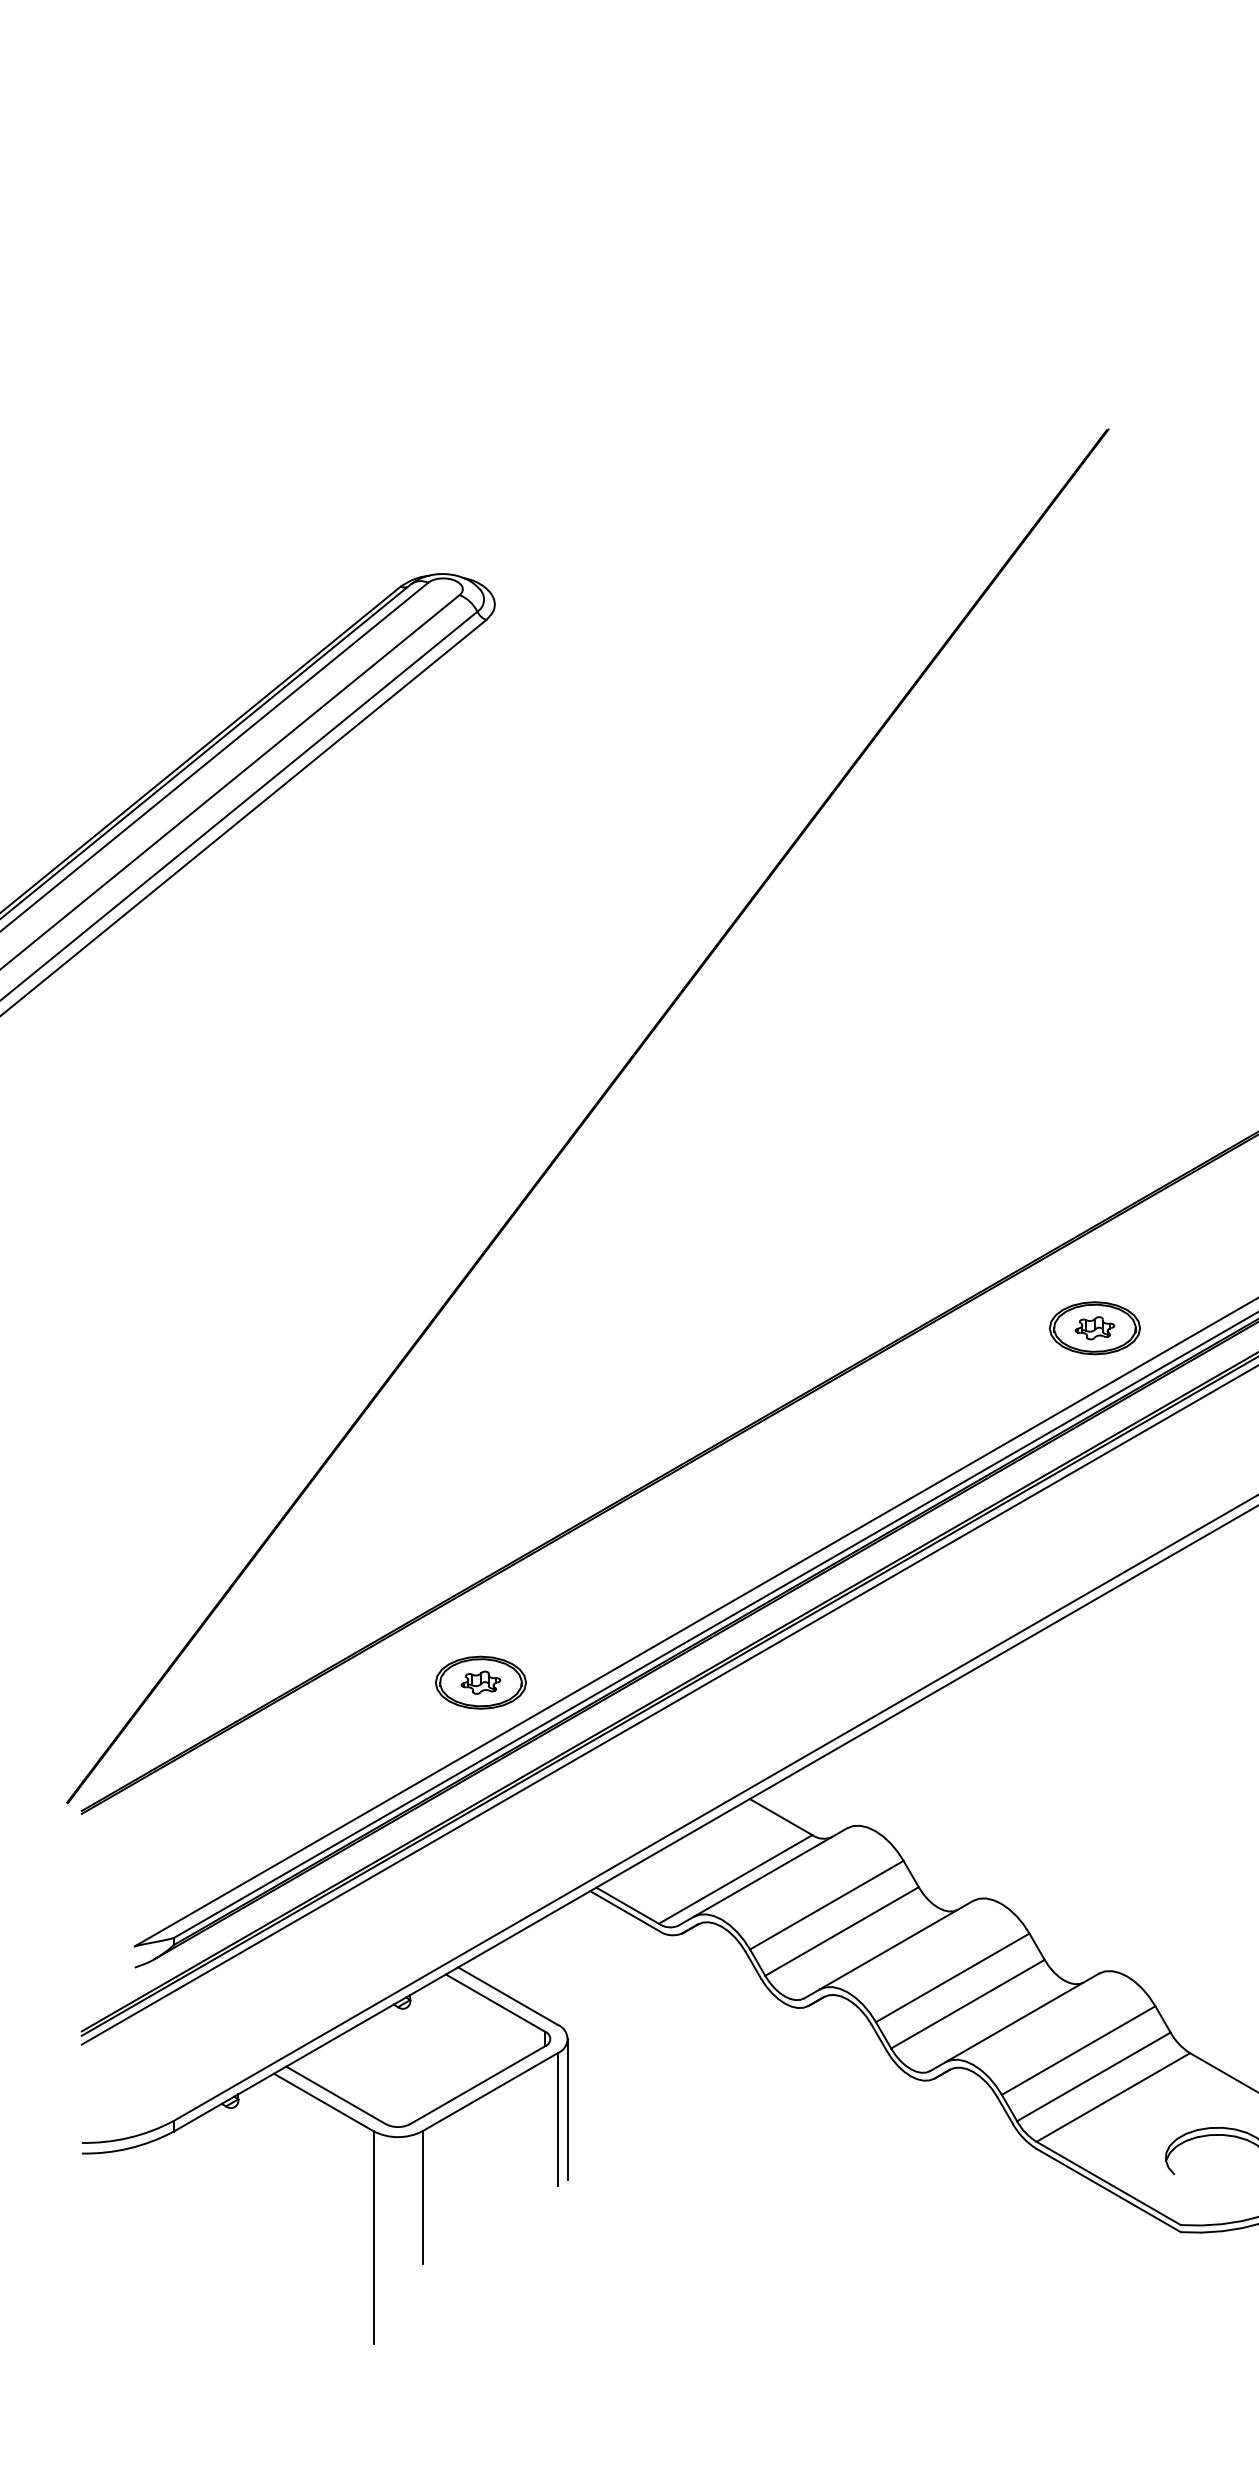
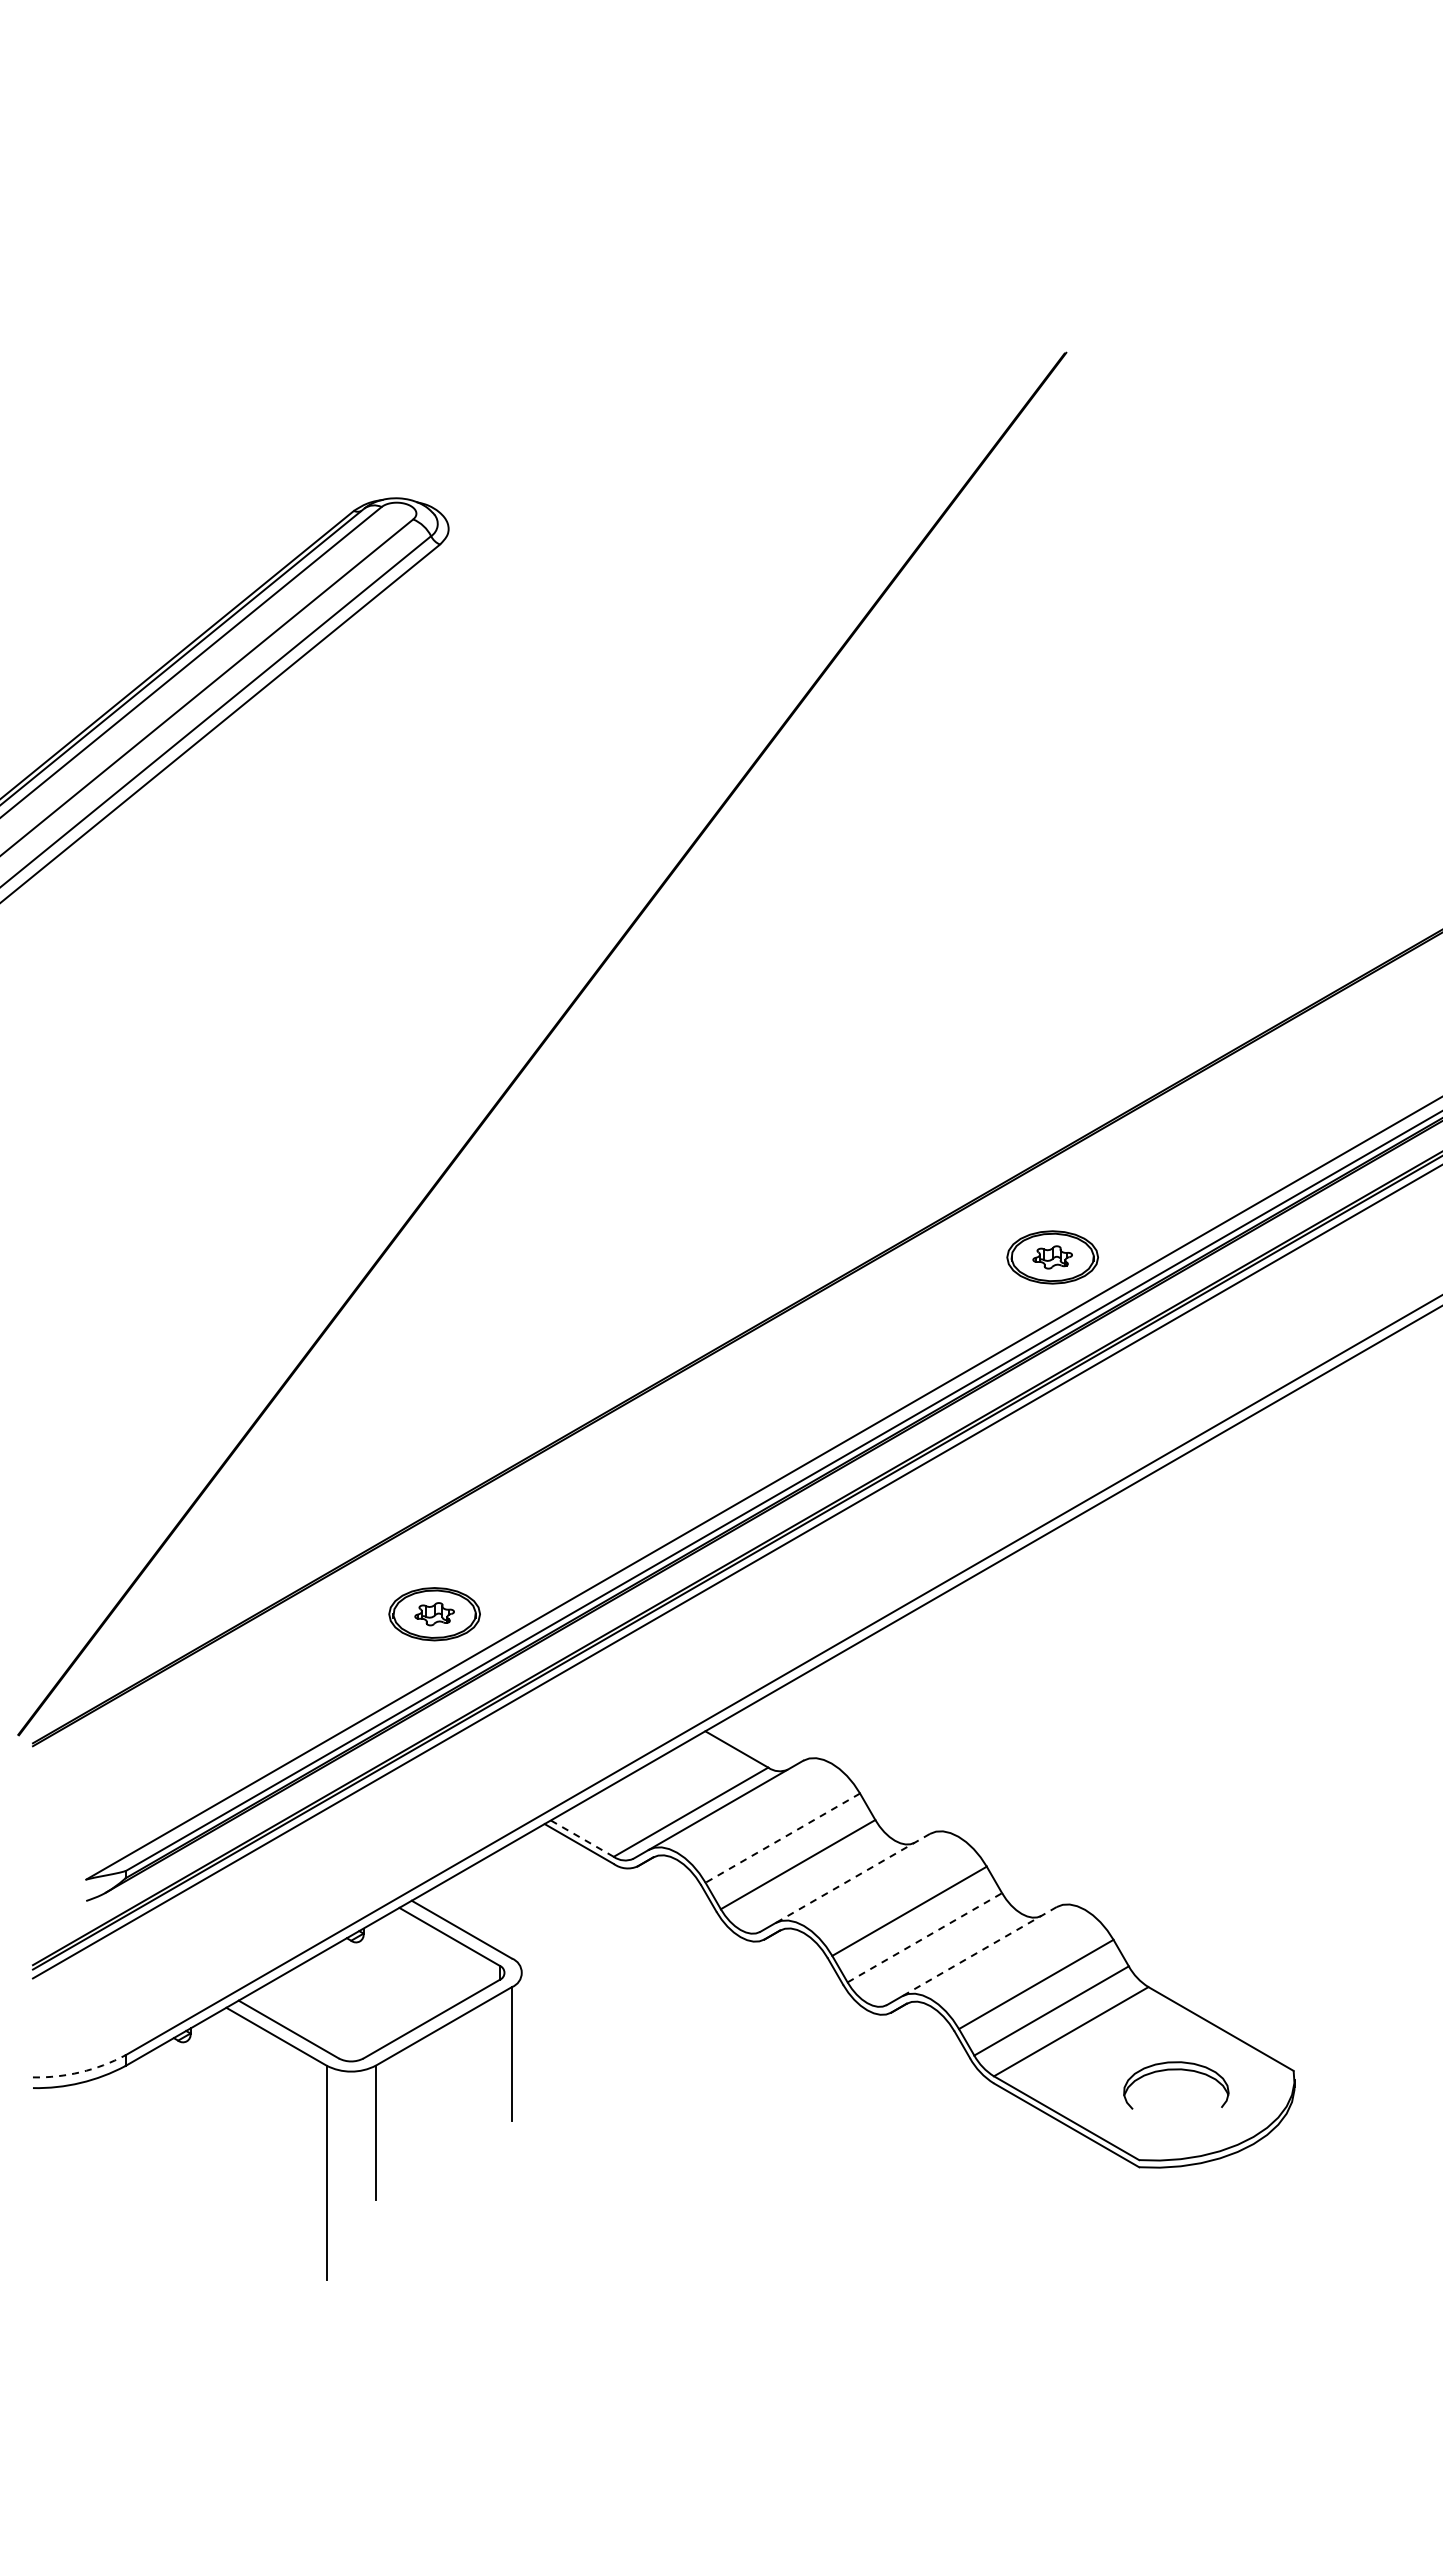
line: (627, 1905) -> (582, 1838), solid -> dashed
line: (826, 1905) -> (782, 1838), solid -> dashed
line: (896, 1945) -> (852, 1878), solid -> dashed
line: (968, 2003) -> (925, 1937), solid -> dashed
line: (1022, 2017) -> (979, 1951), solid -> dashed
line: (568, 2109) -> (522, 2043), removed
arc: (129, 2138) -> (80, 2072), solid -> dashed

